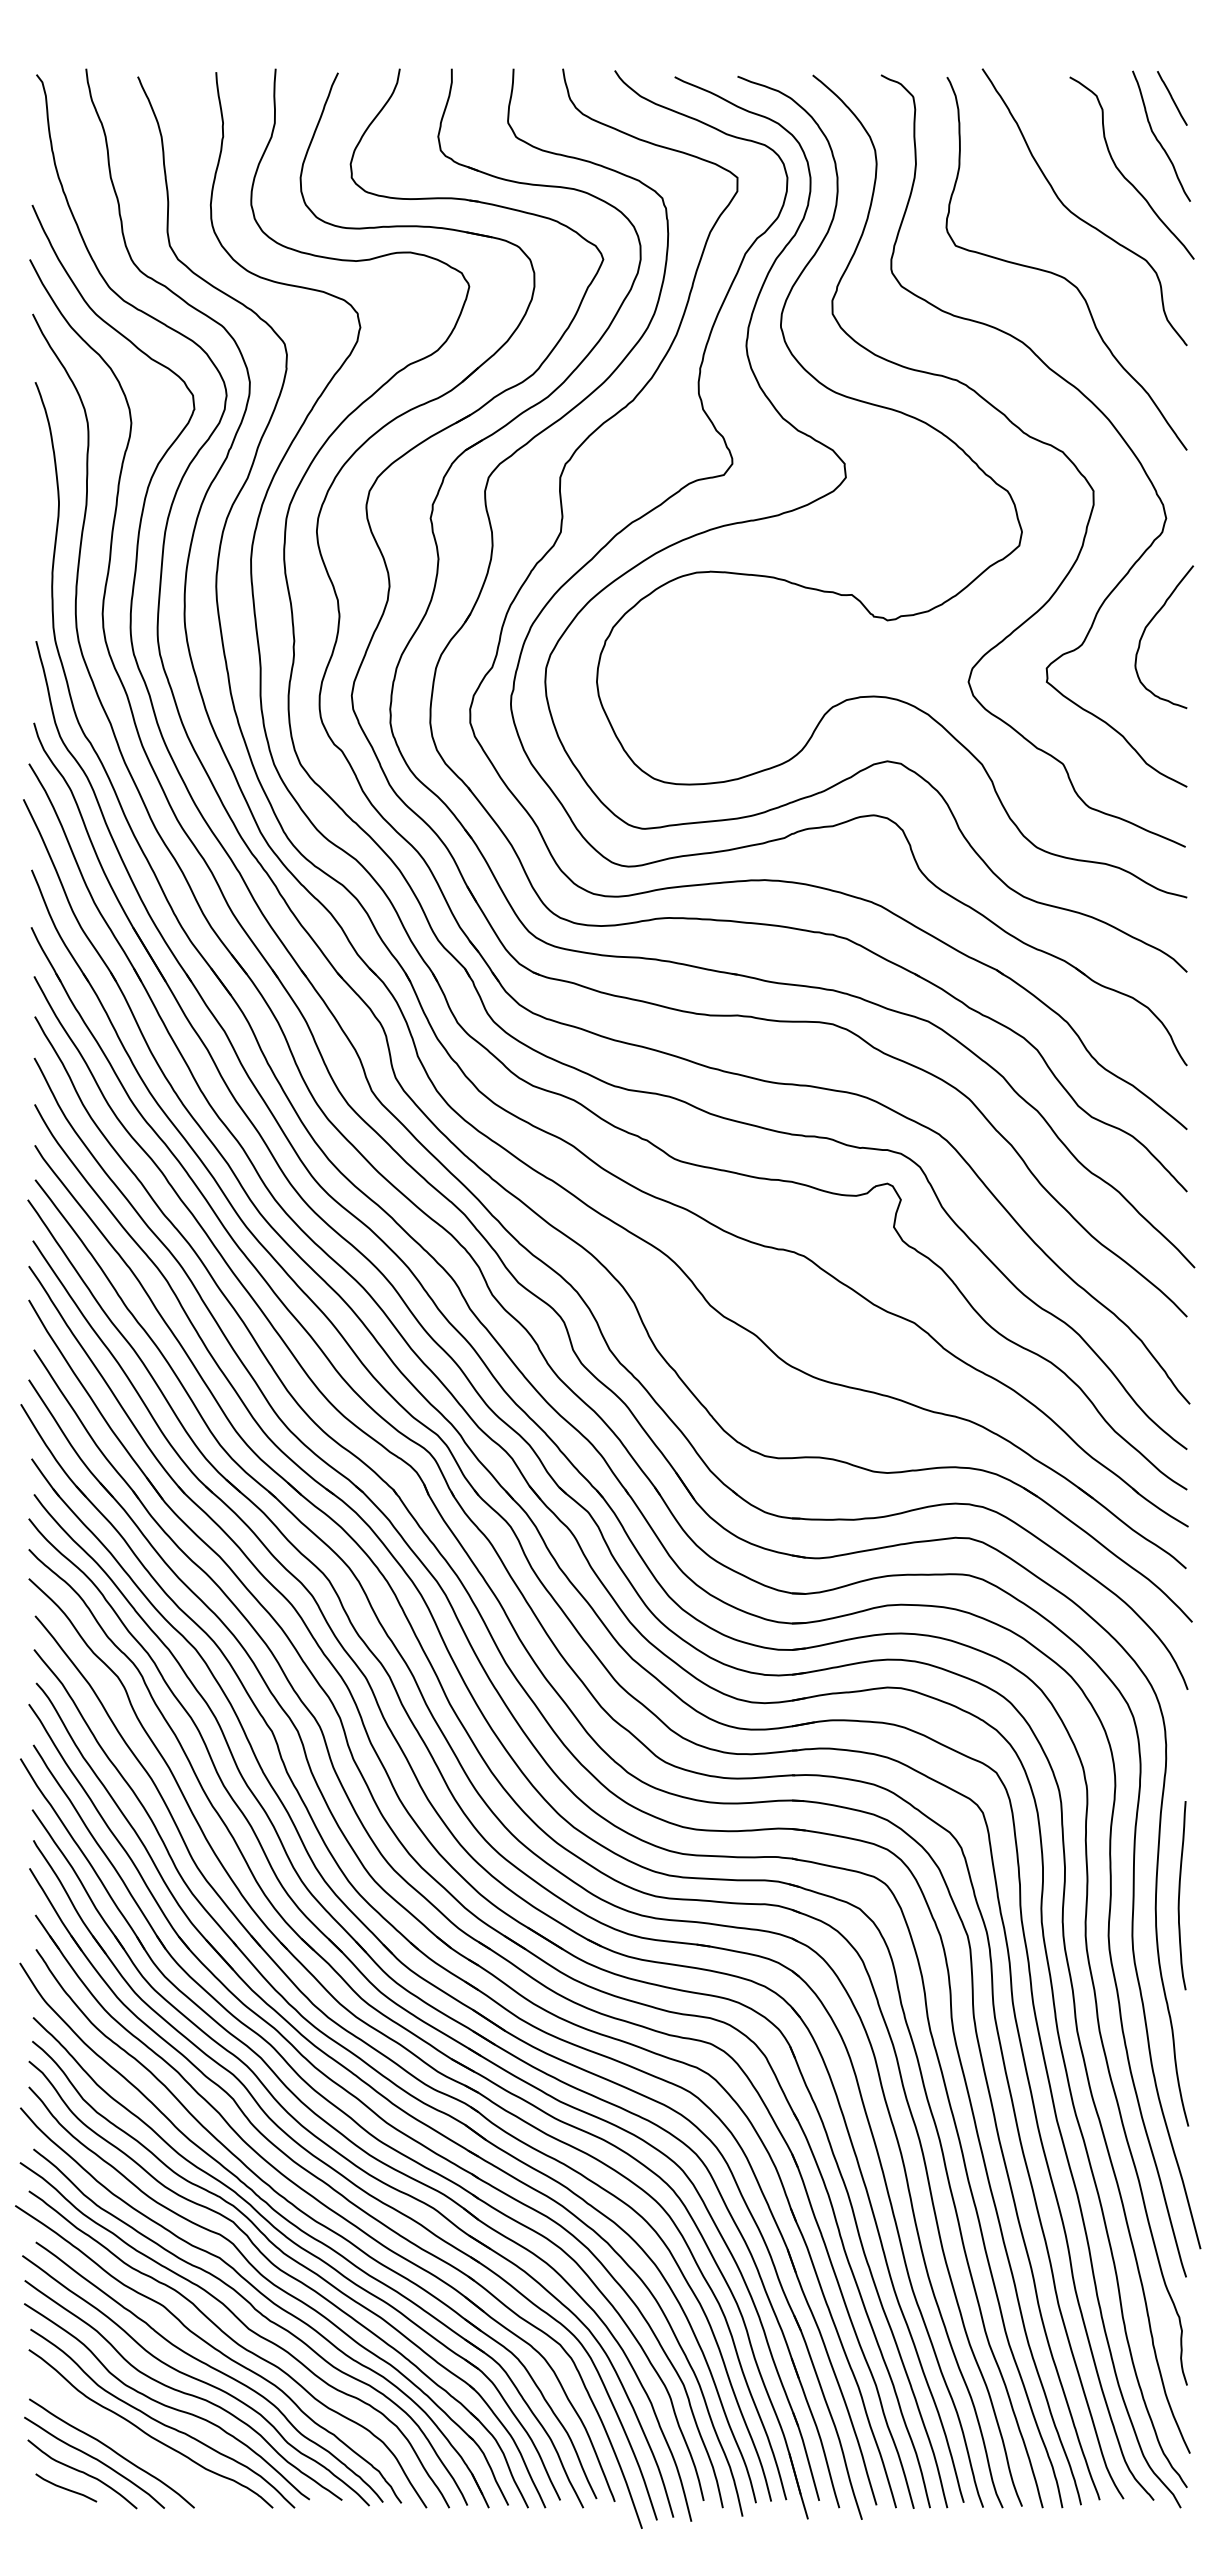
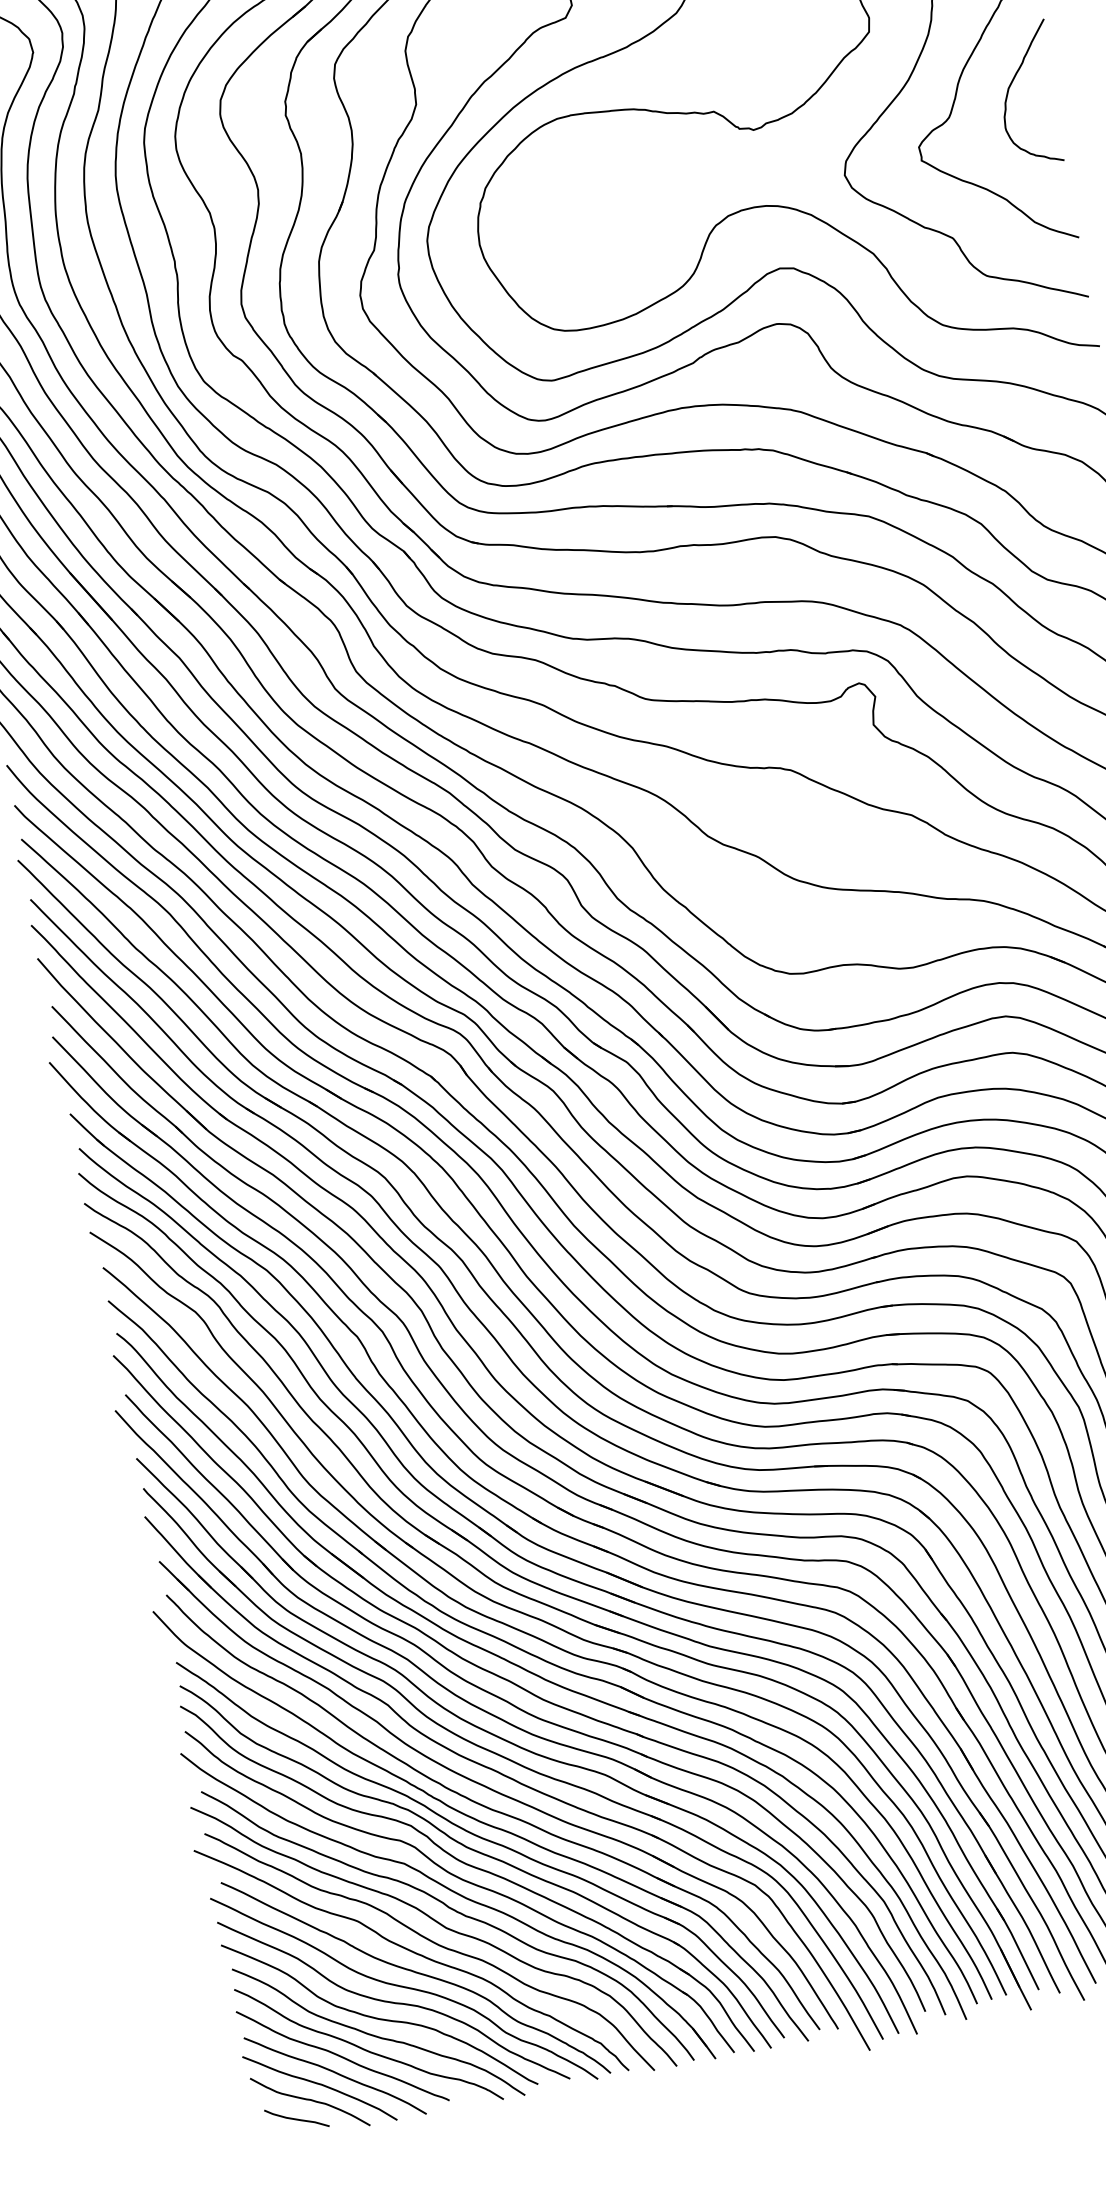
curve: (122, 2435) -> (342, 2056), added

